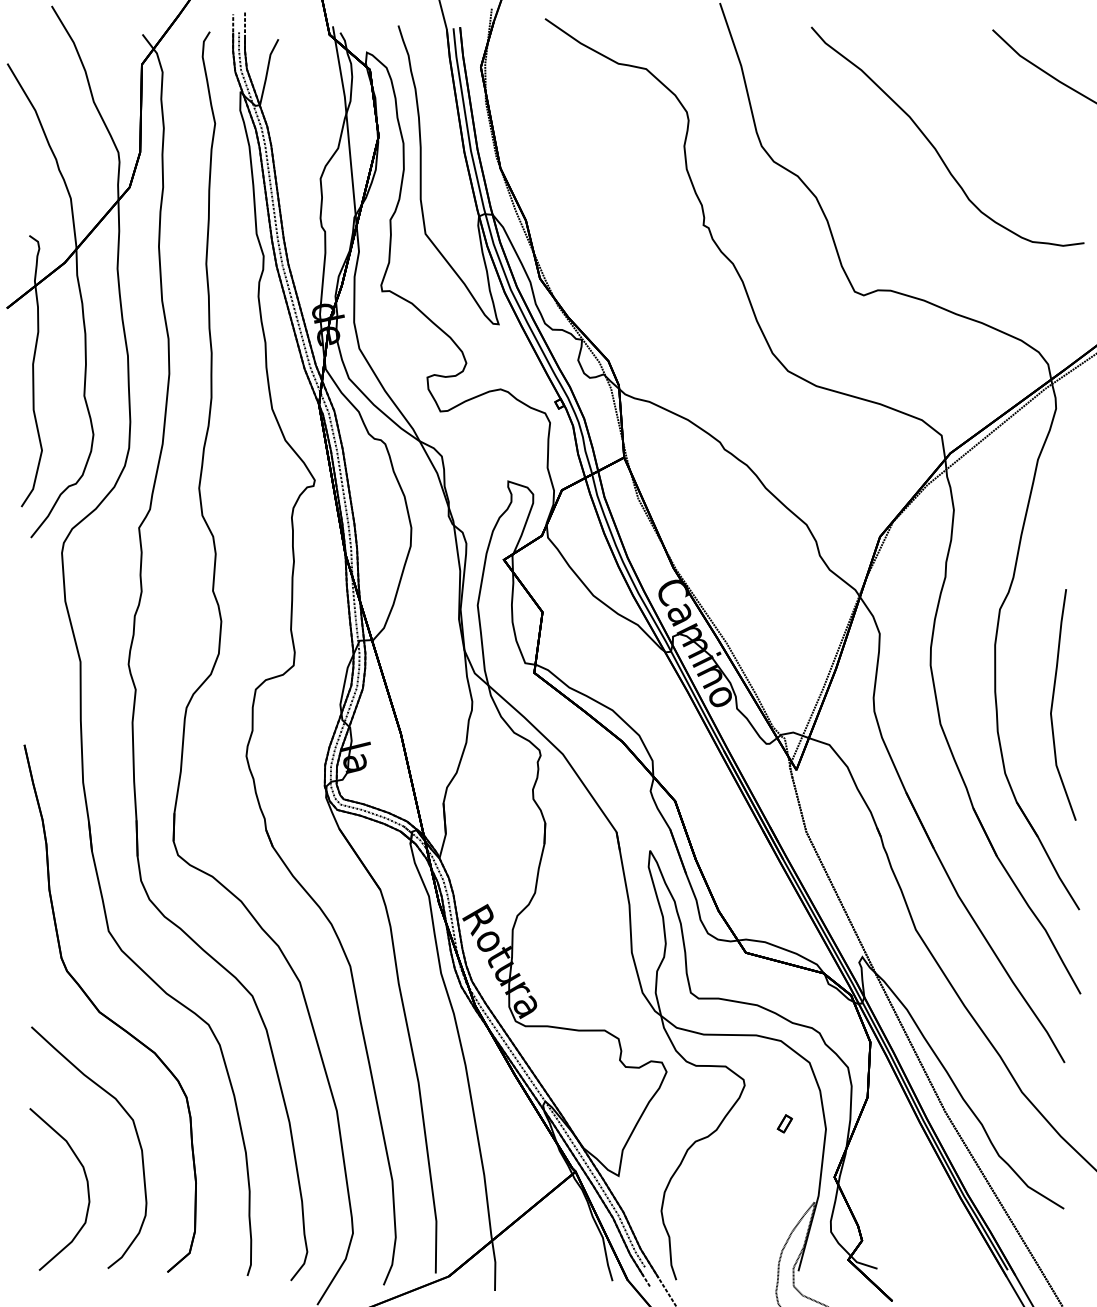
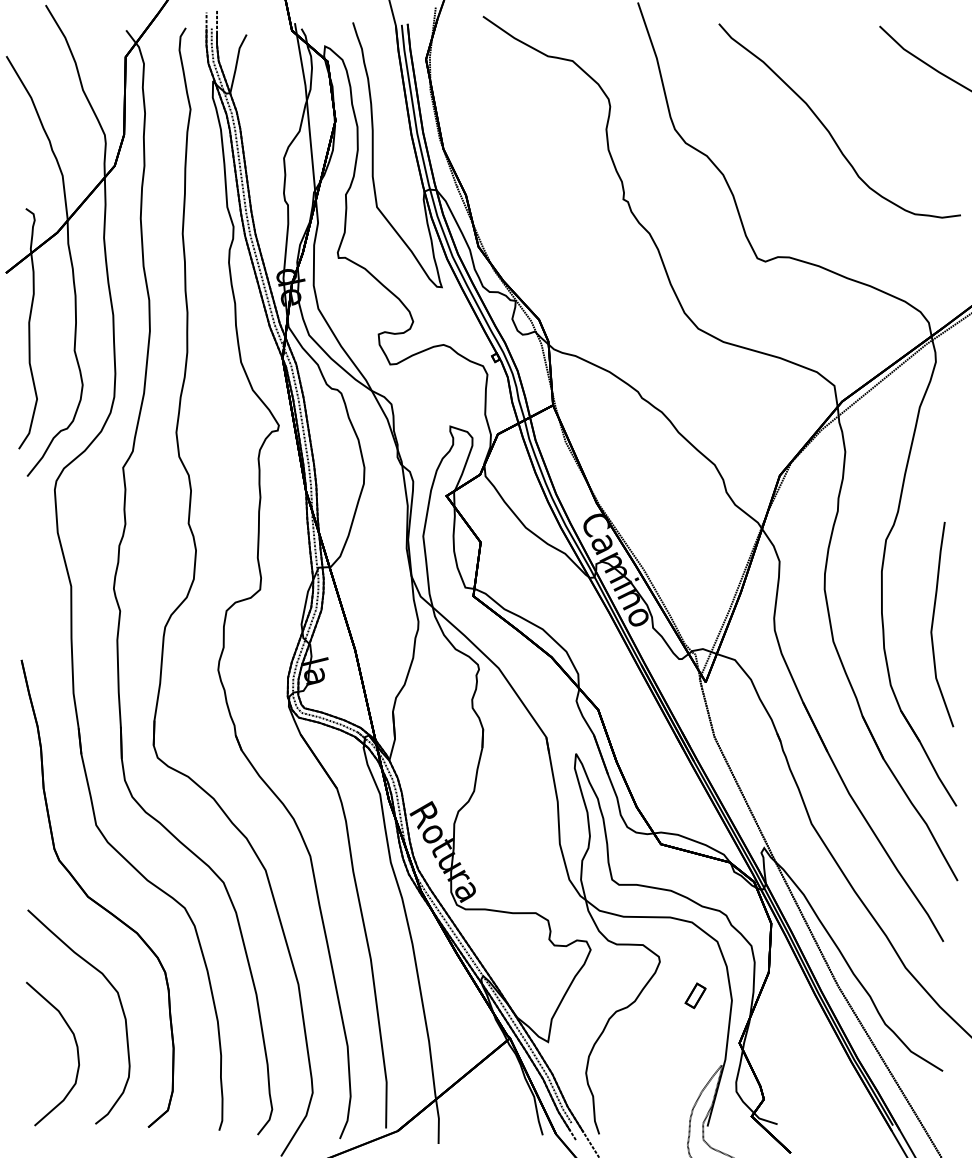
part: (784, 1123) -> (695, 995), size x1.6

